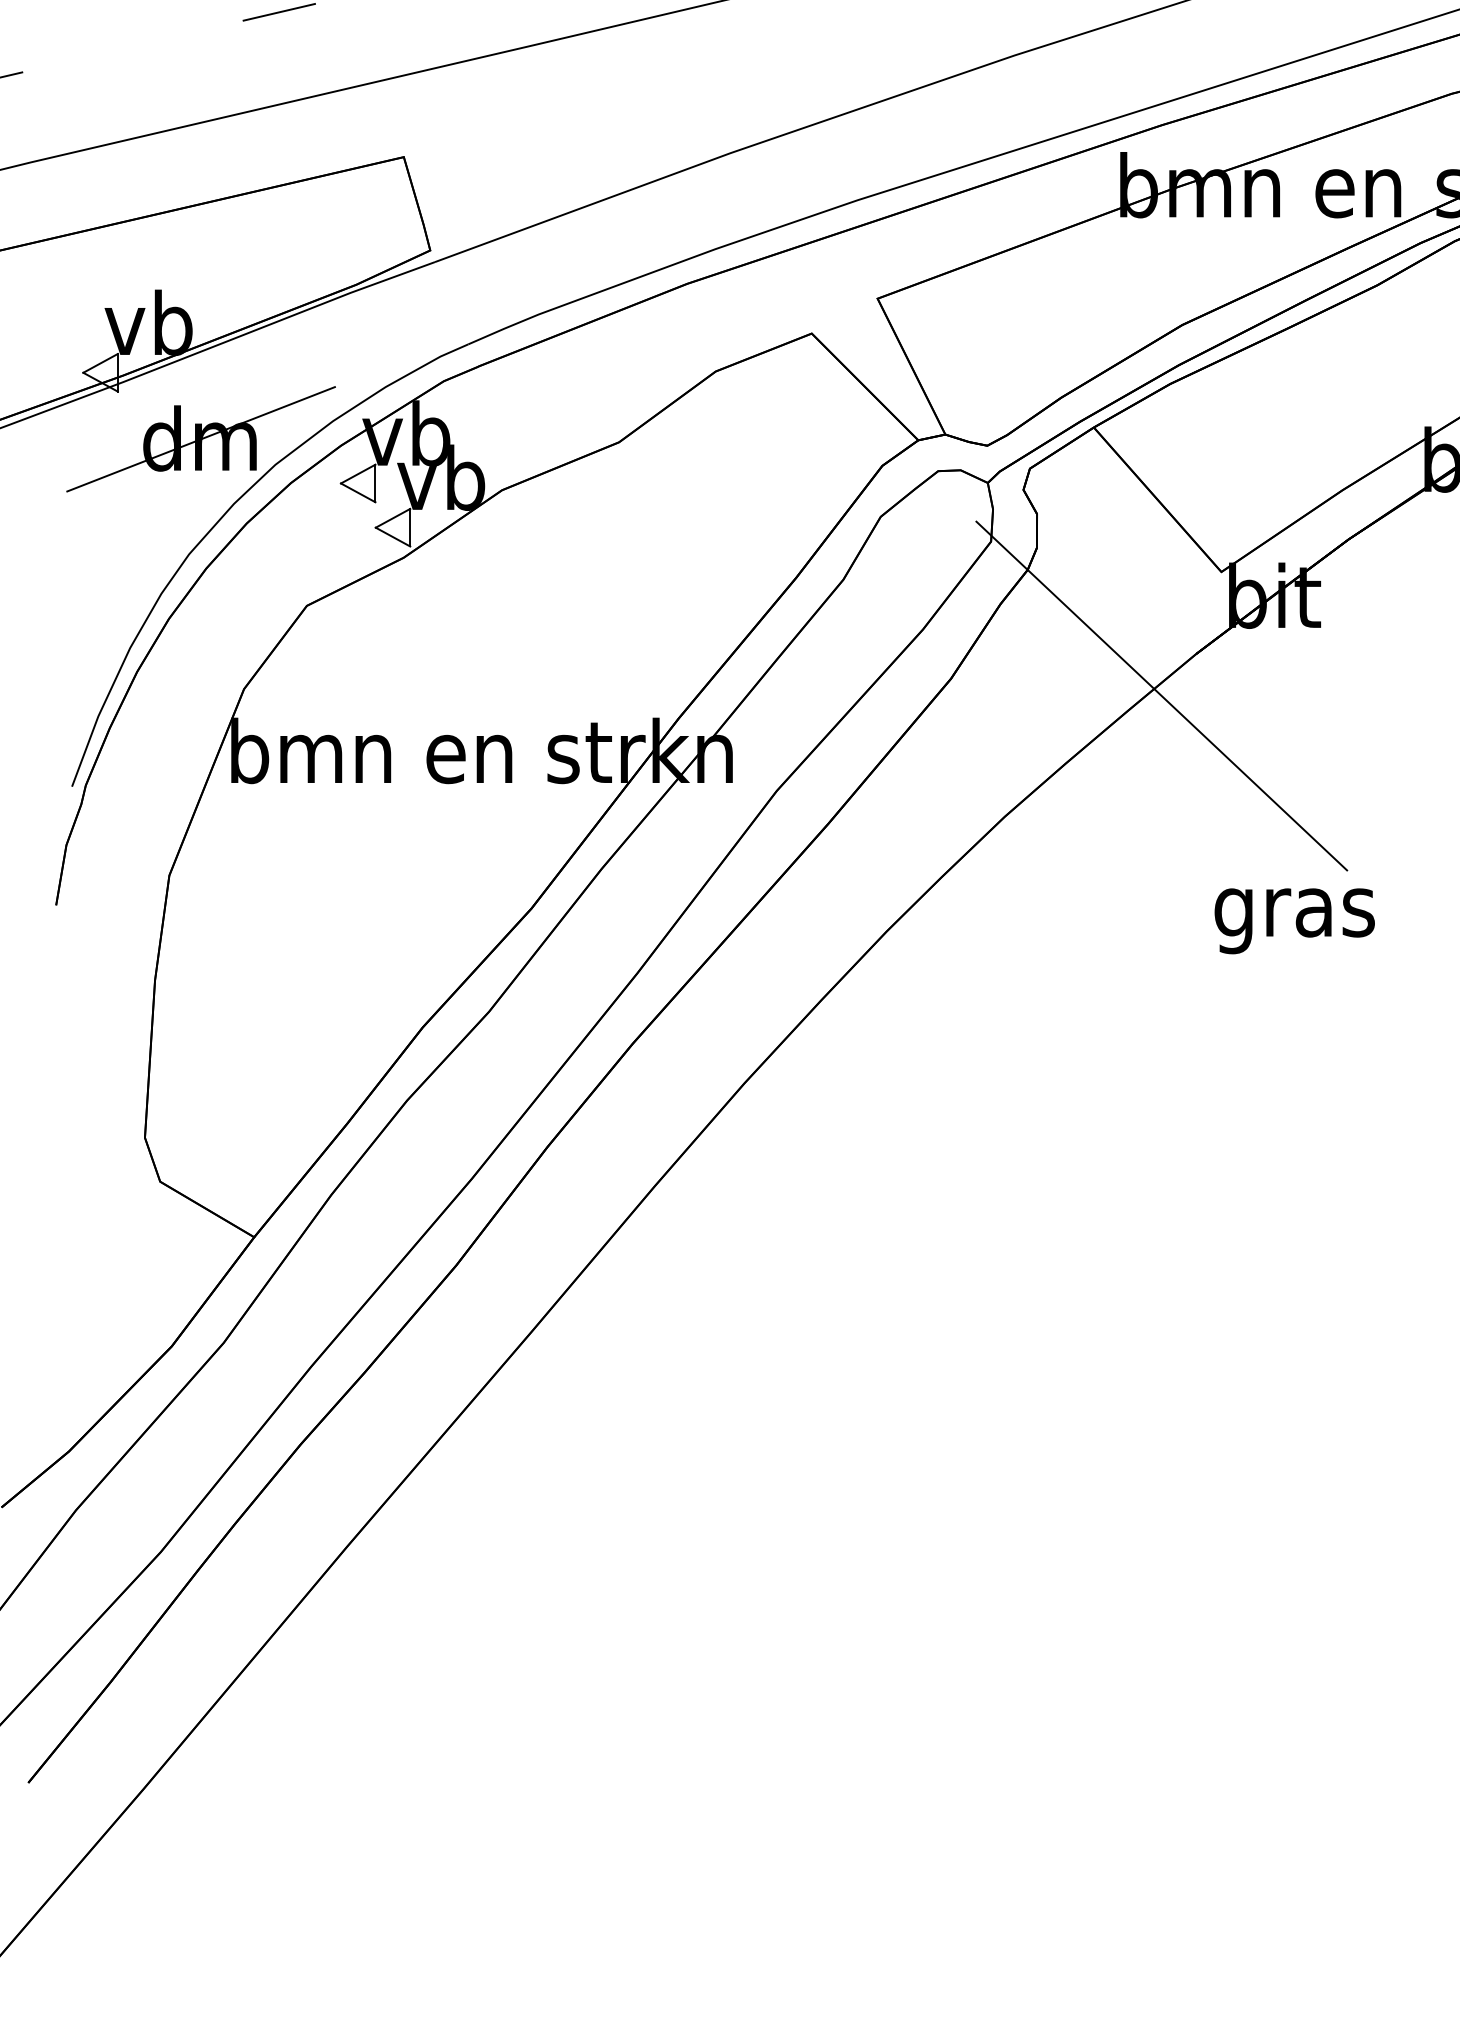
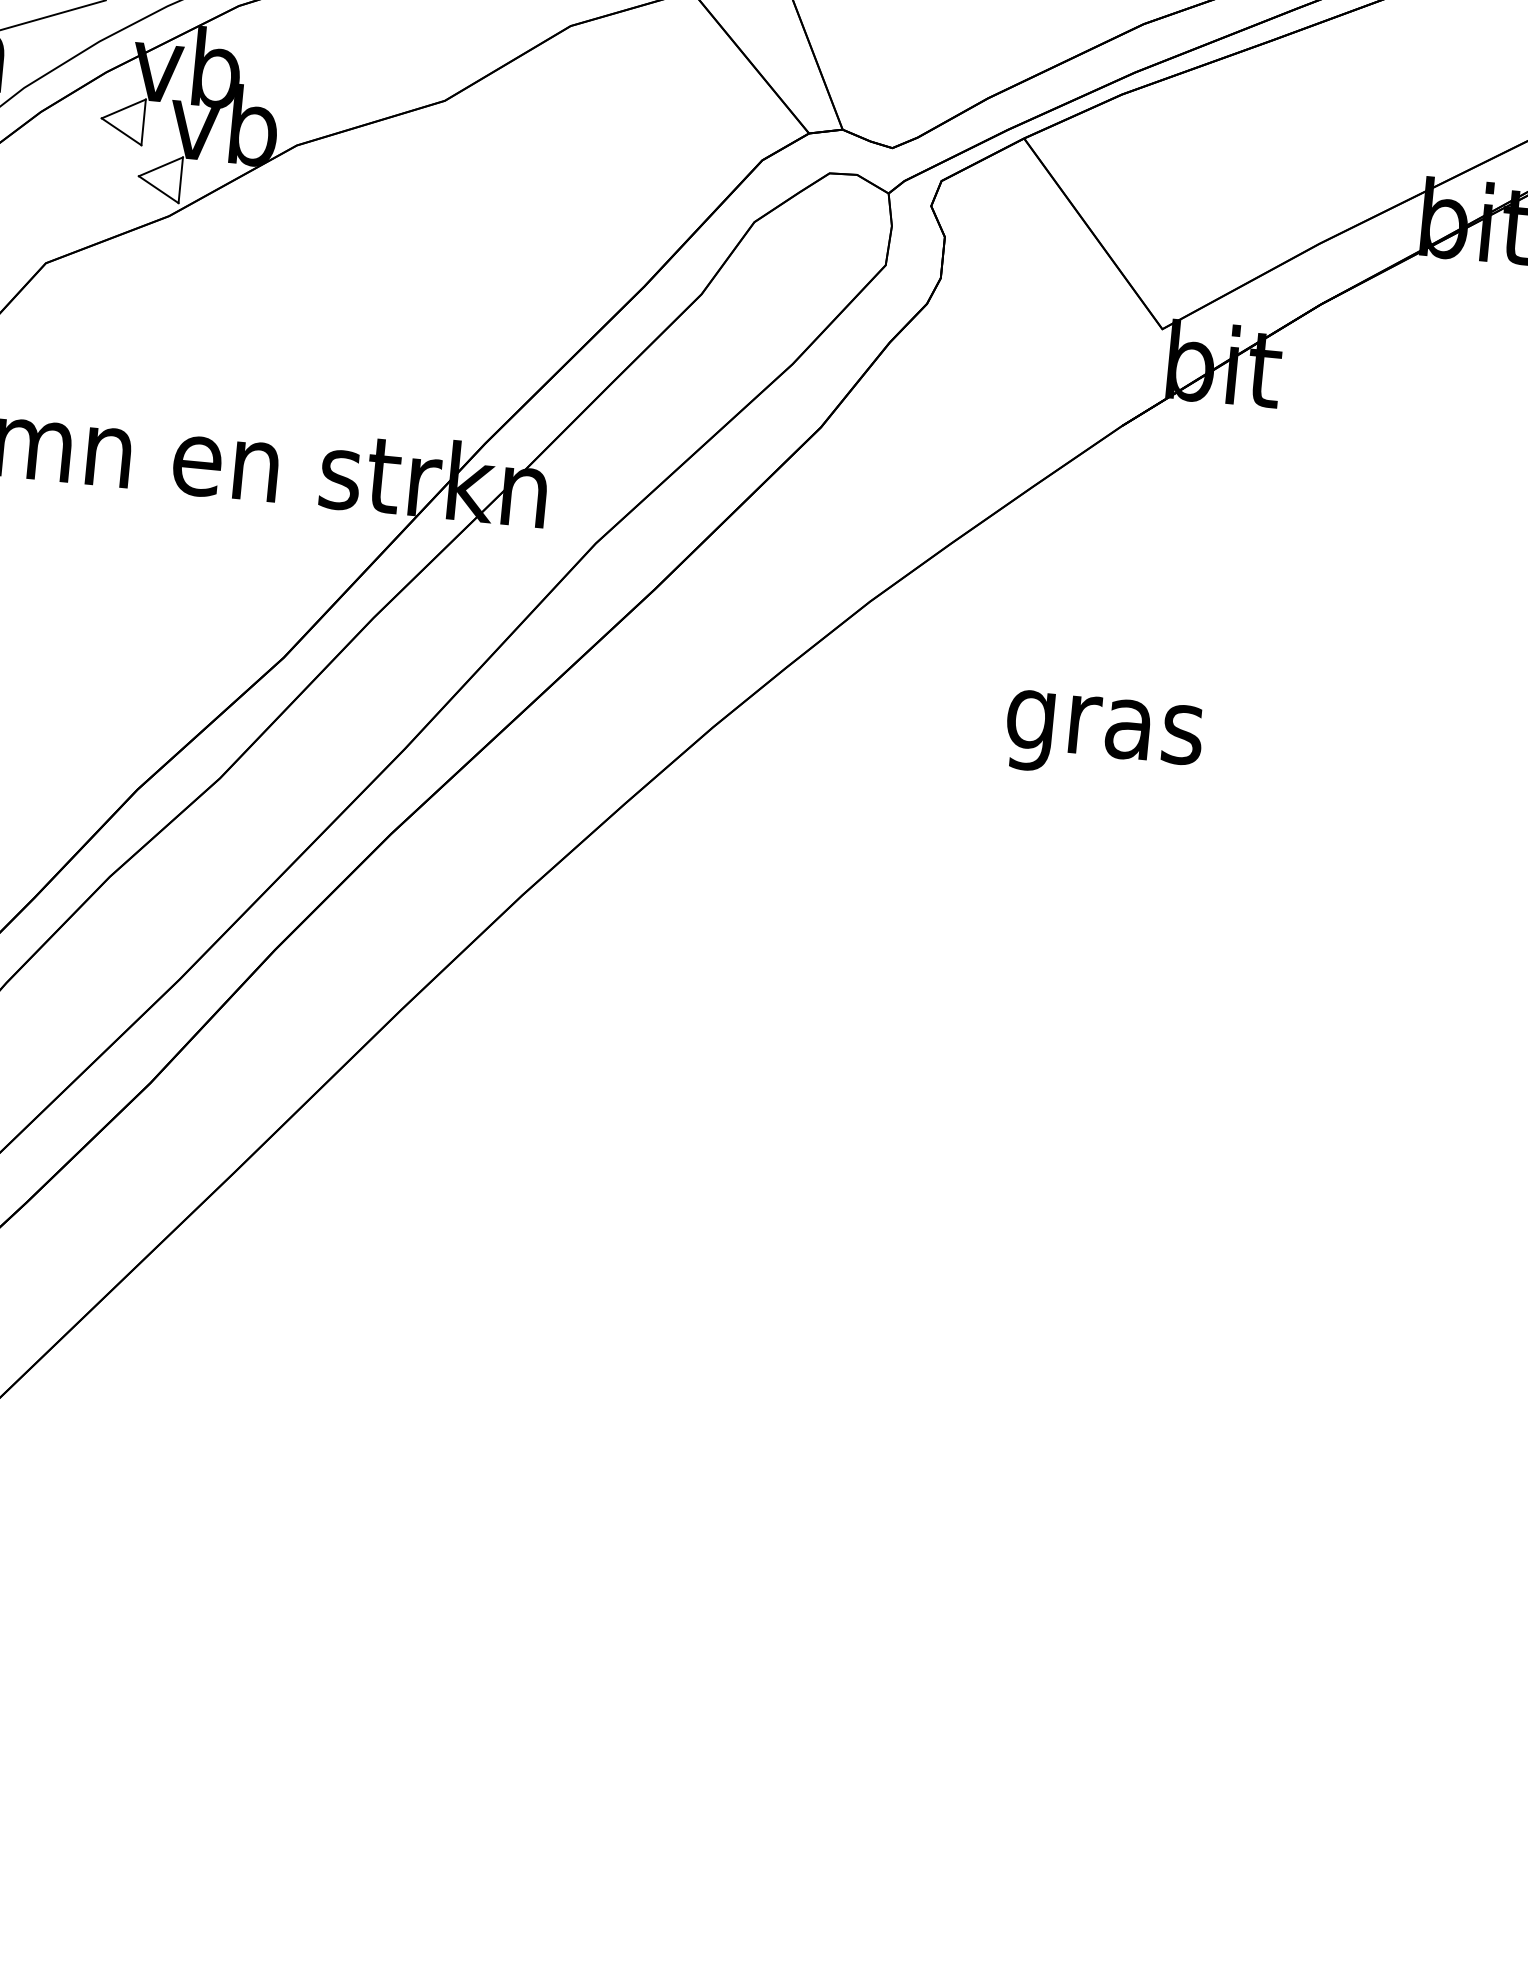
line: (1161, 695) -> (1075, 472), removed
text: (1294, 921) -> (1103, 737), moved

